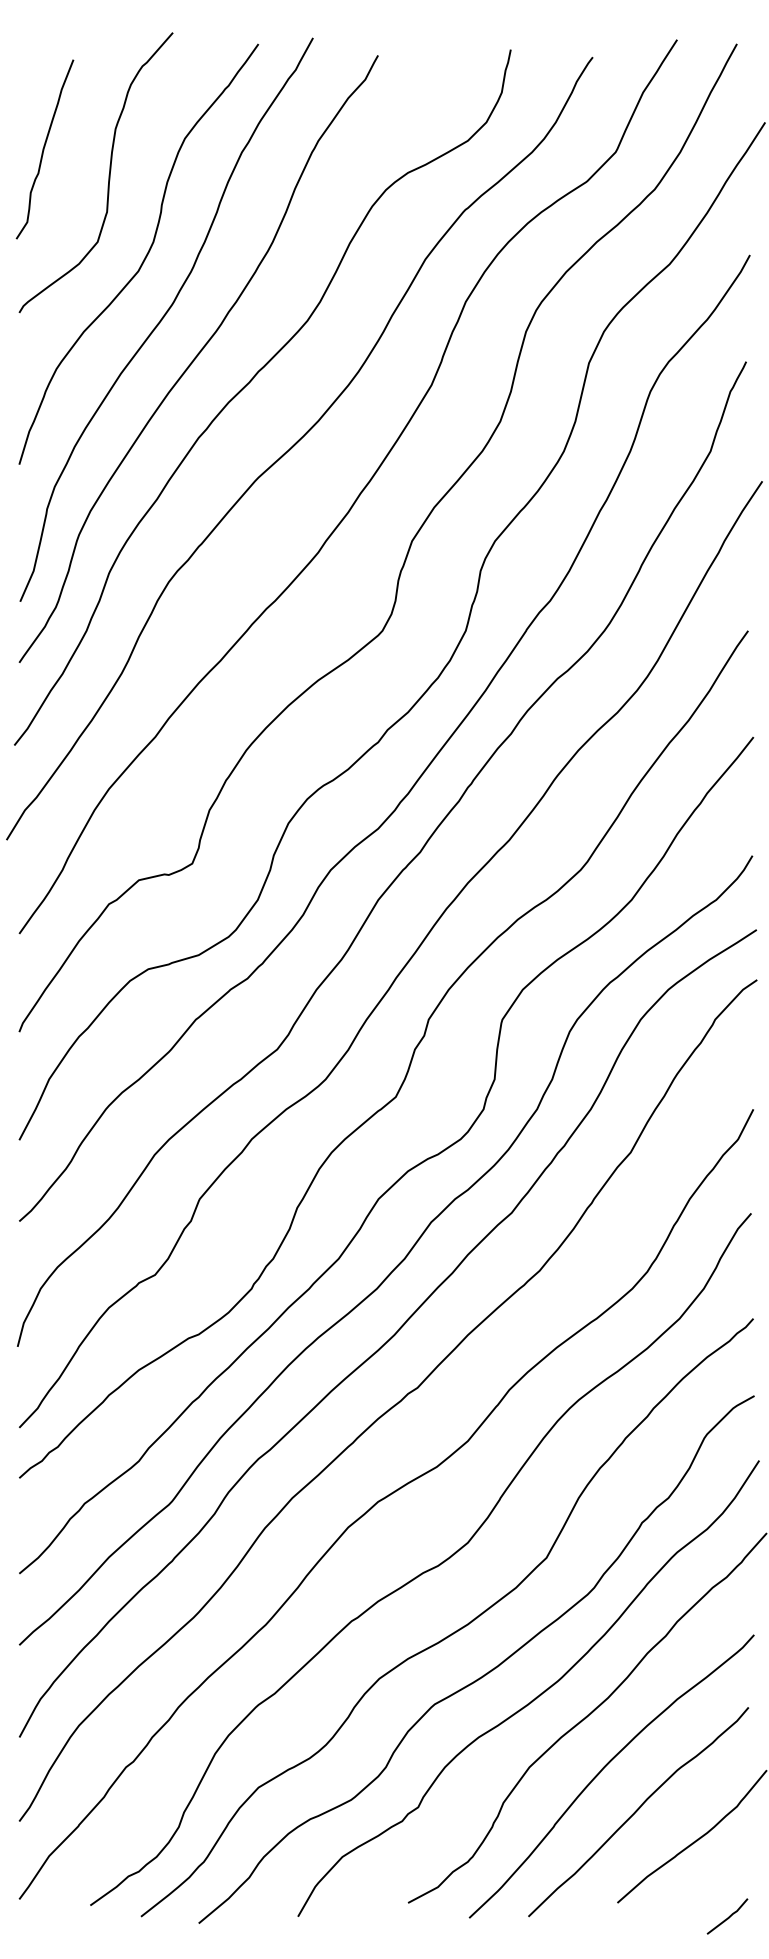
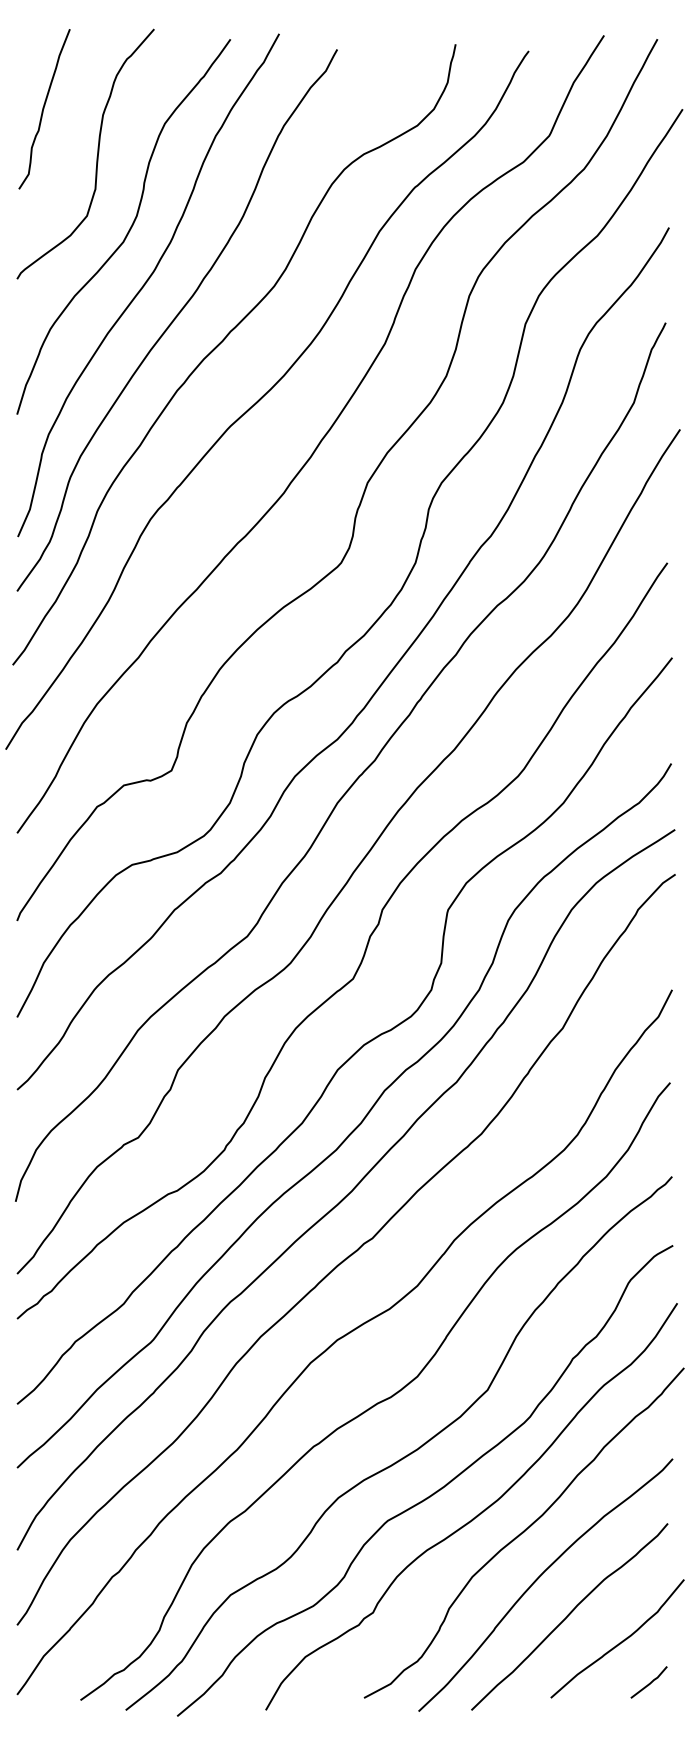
curve: (44, 149) -> (44, 109), moved
line: (728, 1916) -> (649, 1682), moved

